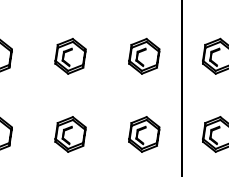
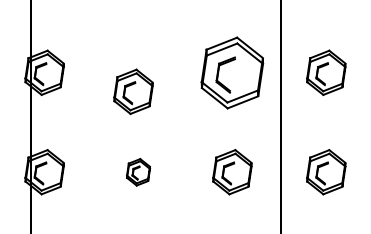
part: (70, 56) -> (133, 91), moved
part: (144, 56) -> (232, 72), size x1.6
part: (70, 134) -> (138, 172), size x0.6

